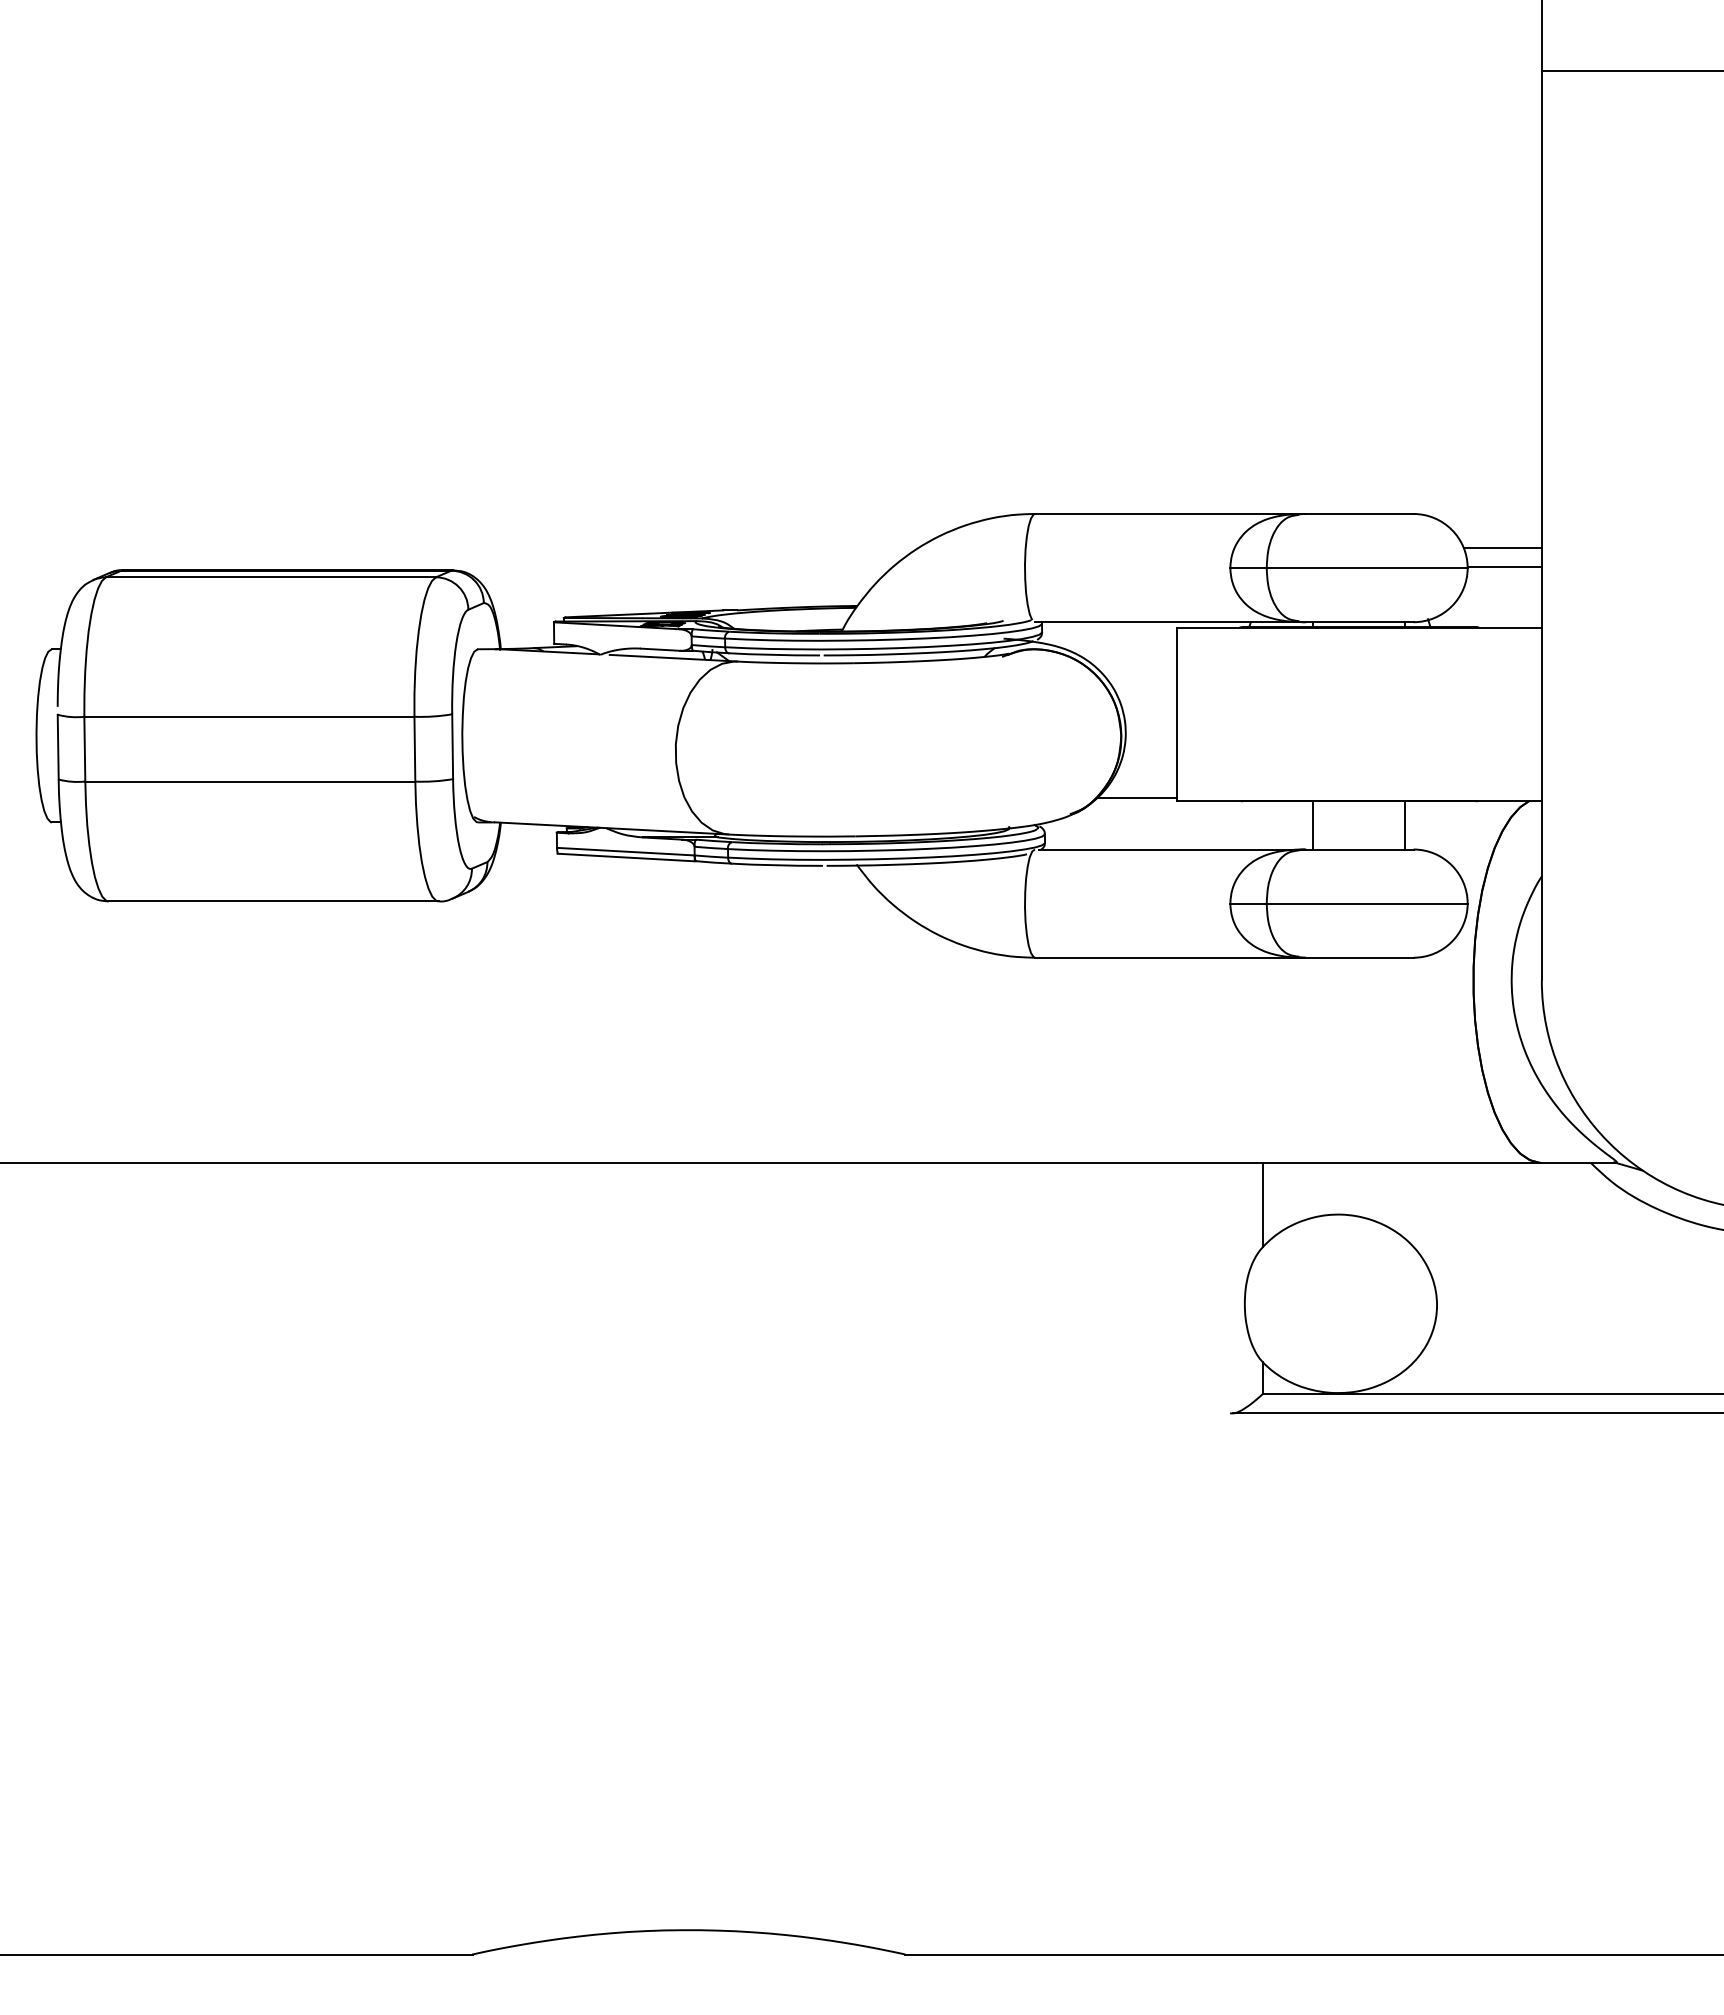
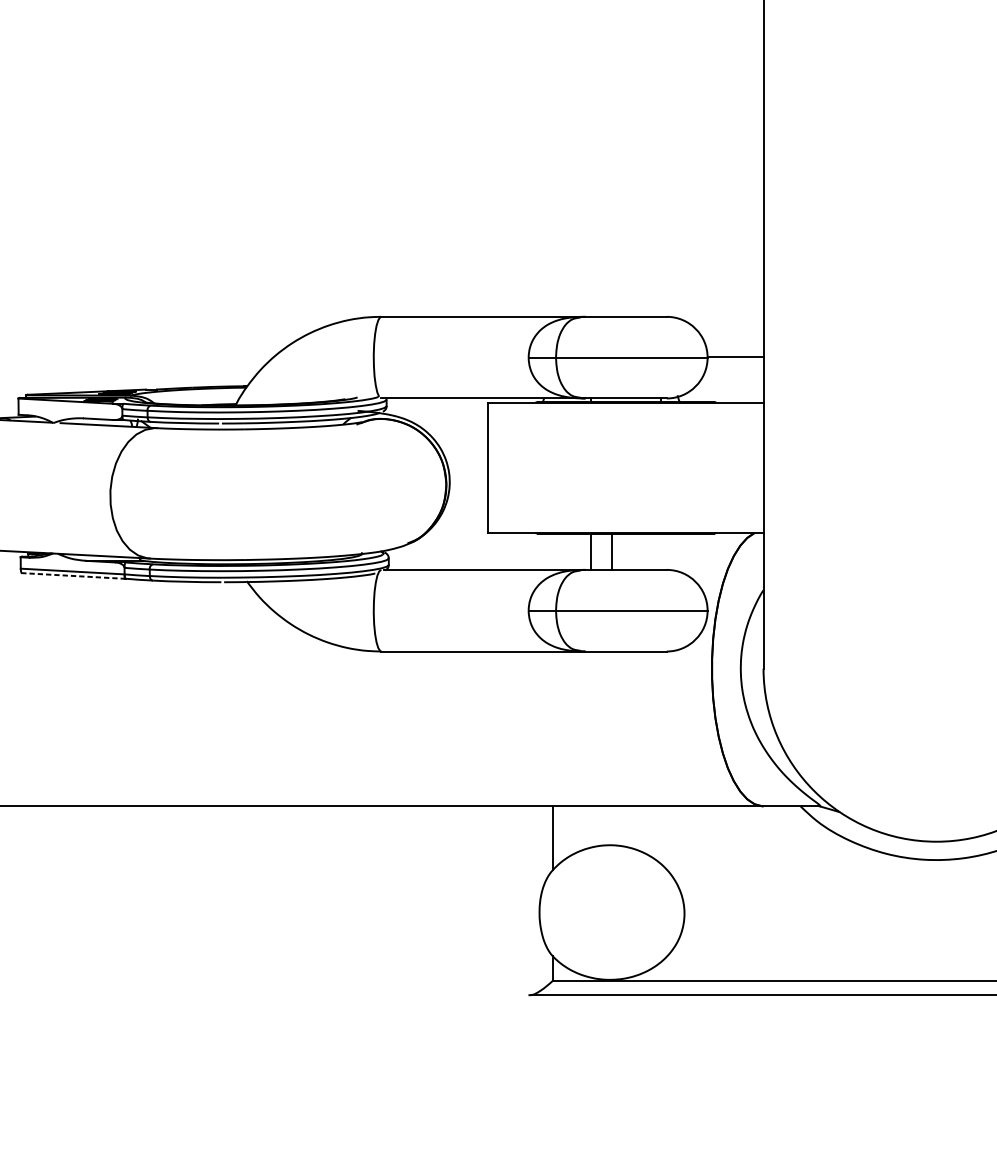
line: (1502, 547) -> (733, 342), removed
line: (1137, 797) -> (458, 530), removed
line: (1405, 825) -> (611, 551), moved
line: (626, 857) -> (73, 575), solid -> dashed

